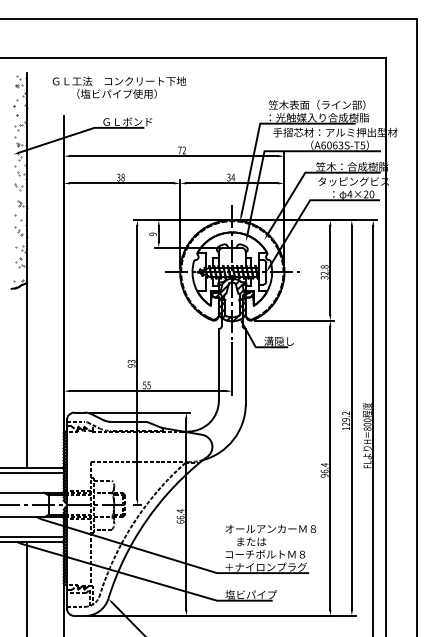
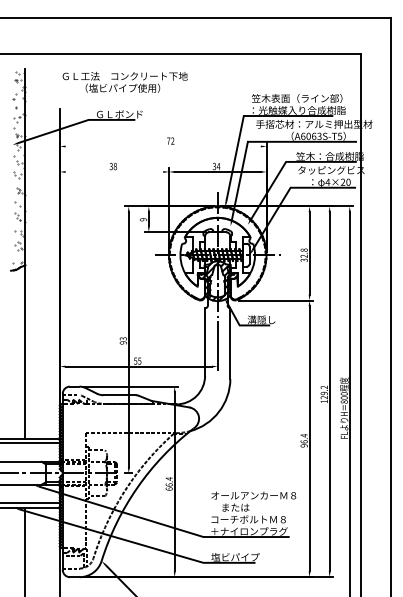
text: (119, 87) -> (125, 82), moved
line: (173, 156) -> (162, 146), removed
line: (121, 183) -> (113, 172), removed

